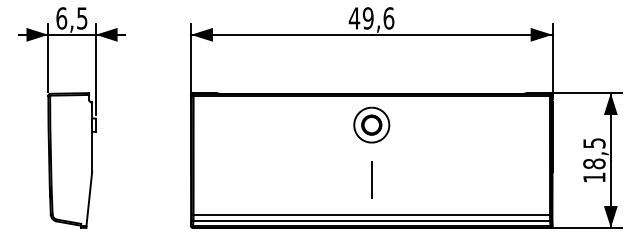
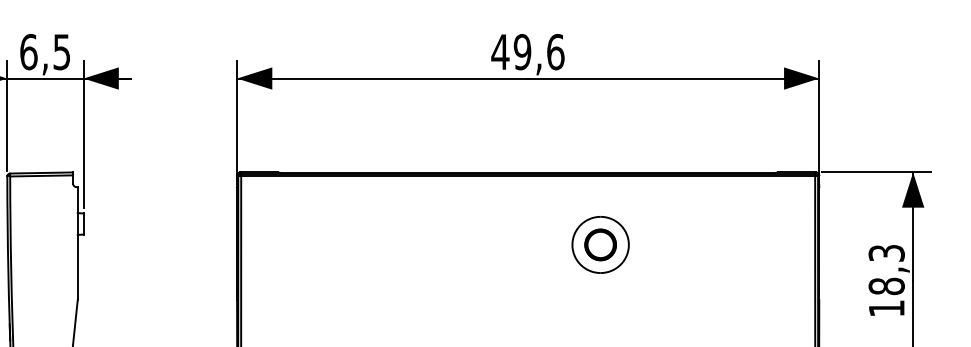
part: (371, 124) -> (600, 243), moved
text: (593, 143) -> (885, 253), 18,5 -> 18,3
line: (371, 179) -> (527, 311), removed

